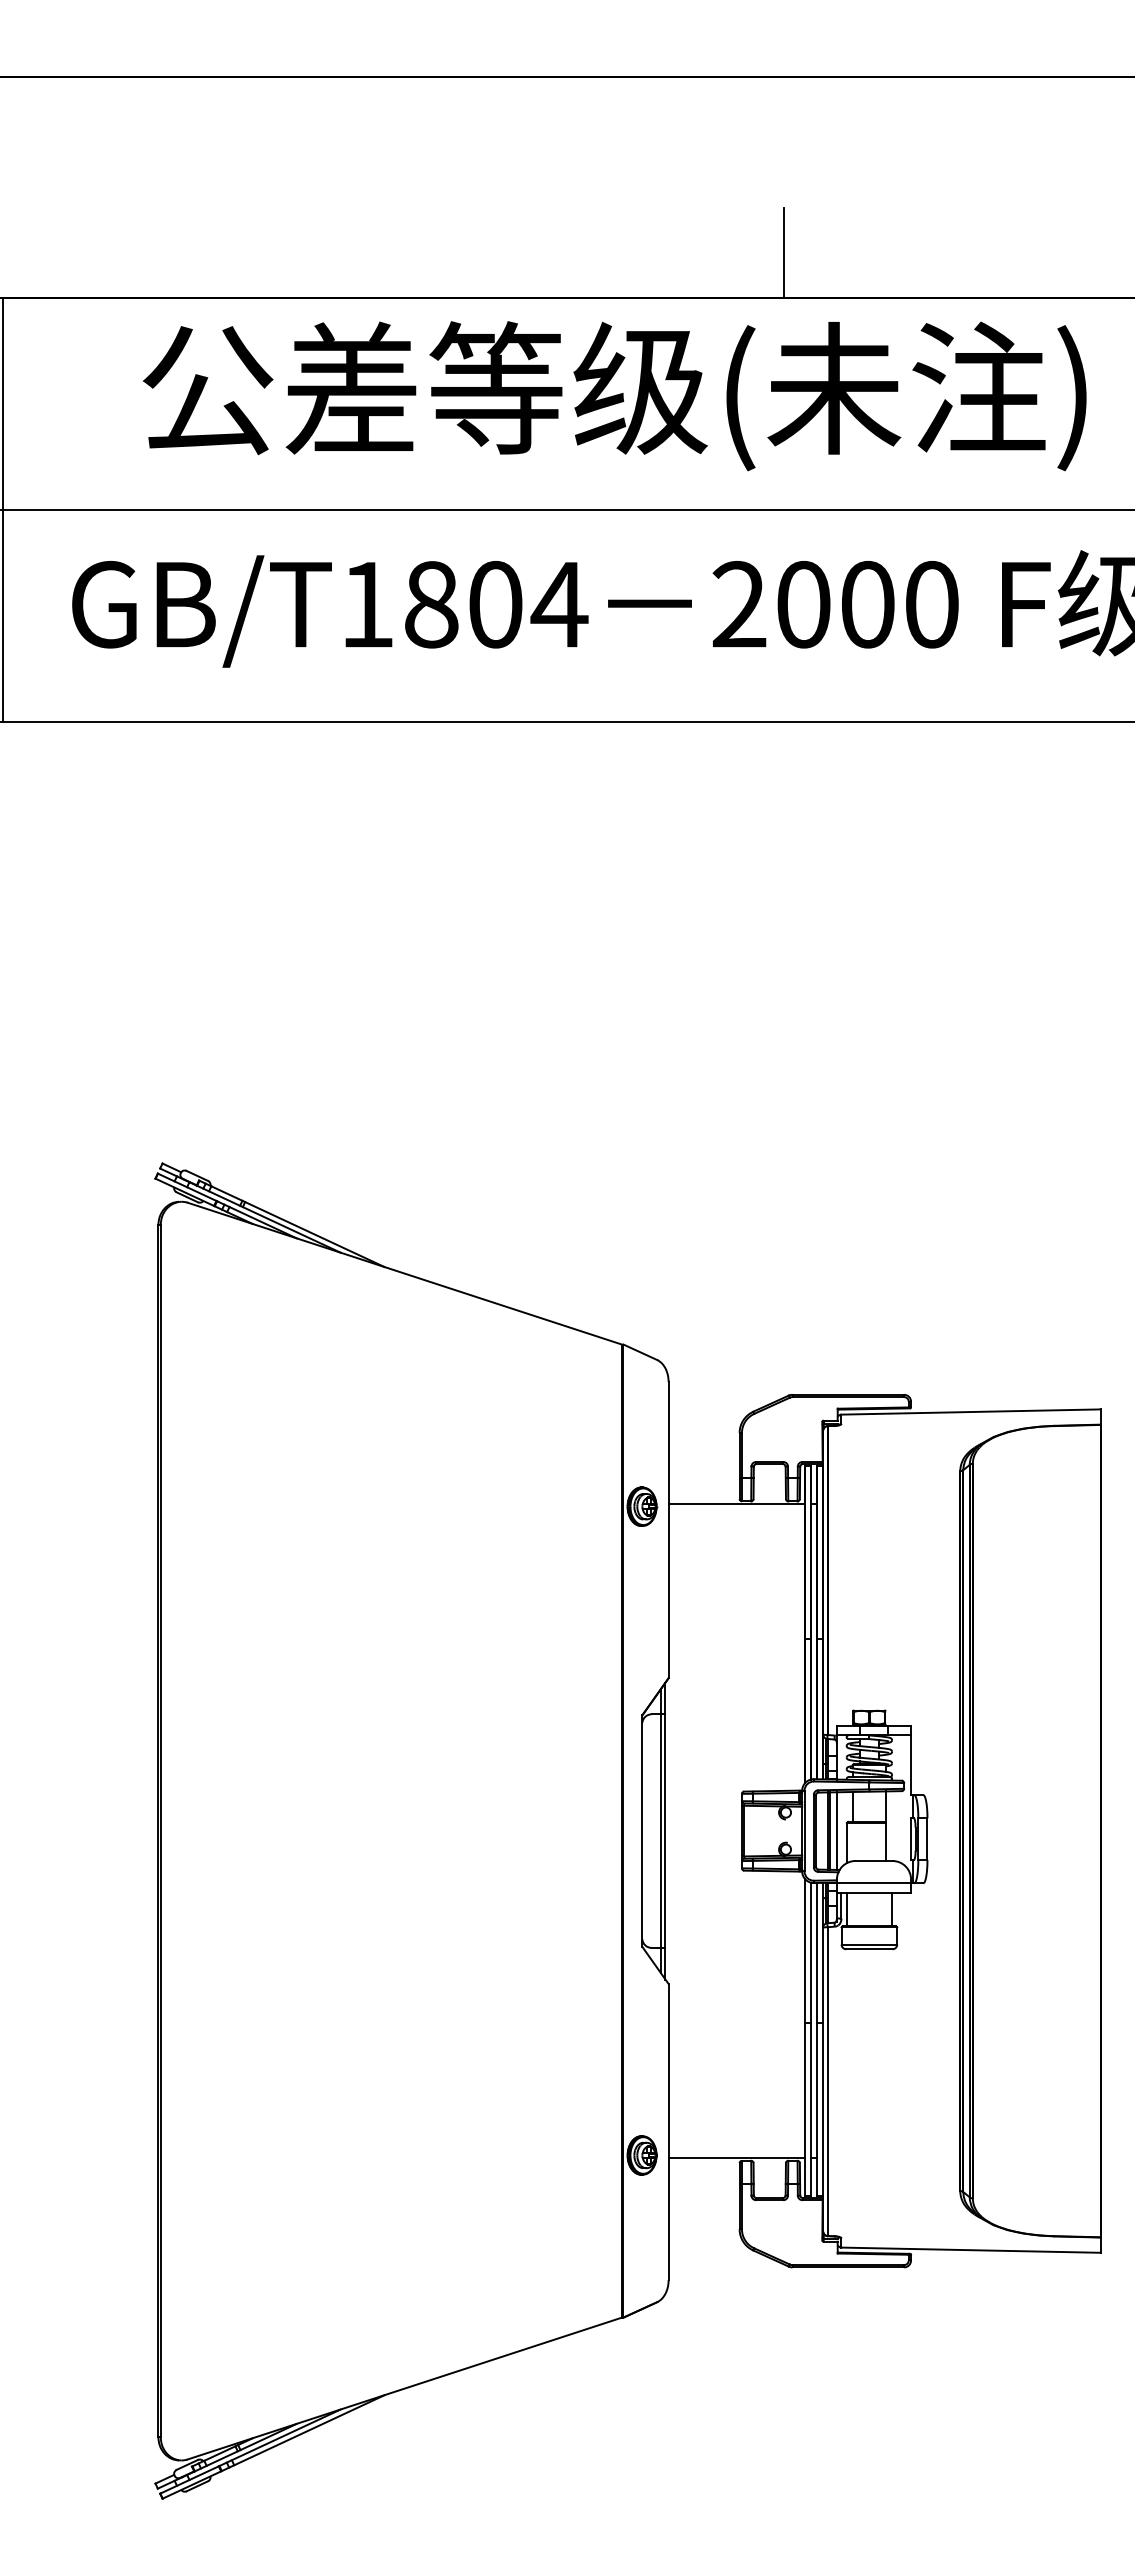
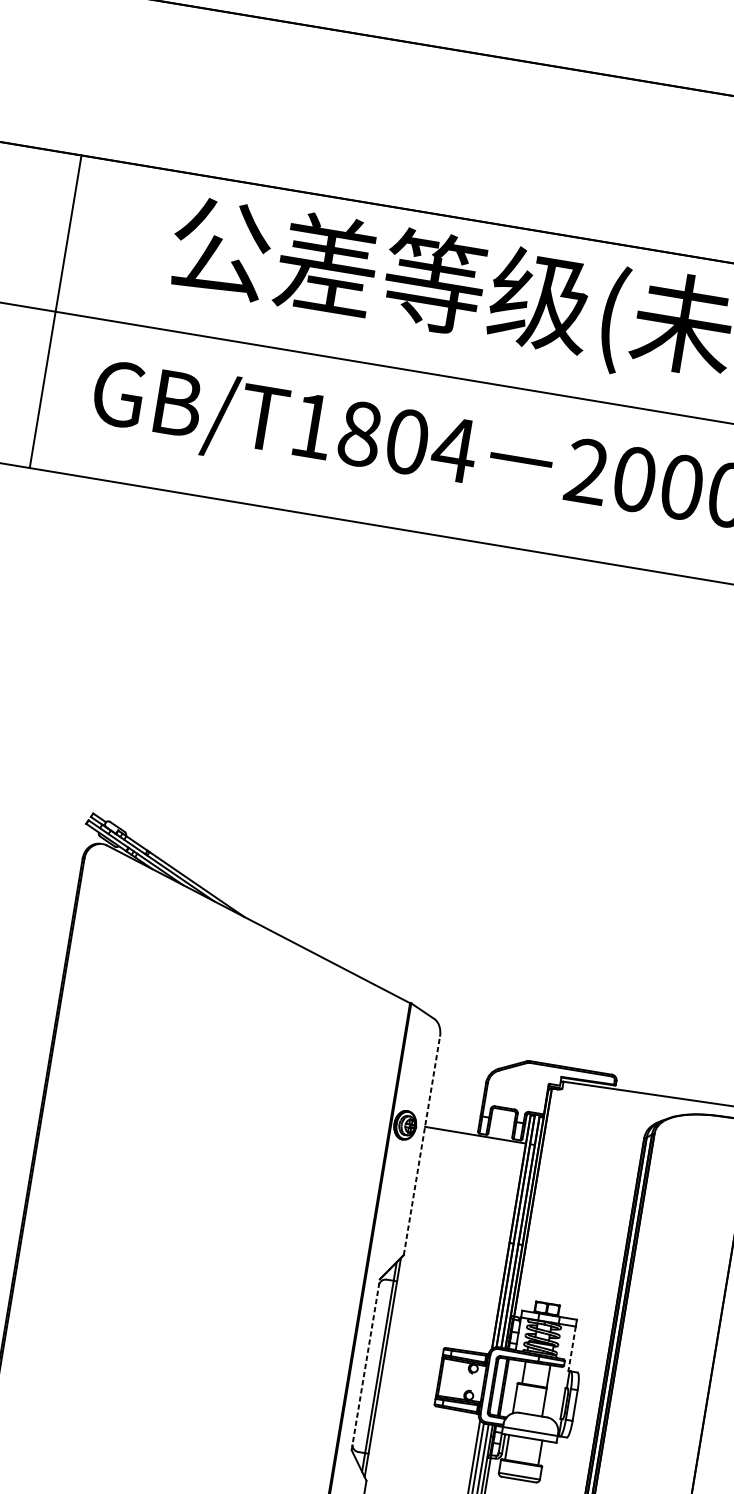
line: (783, 252) -> (662, 217), removed
line: (668, 1529) -> (421, 1145), solid -> dashed
line: (911, 1765) -> (572, 1349), solid -> dashed
line: (836, 1830) -> (509, 1387), removed
line: (642, 1831) -> (365, 1365), solid -> dashed

